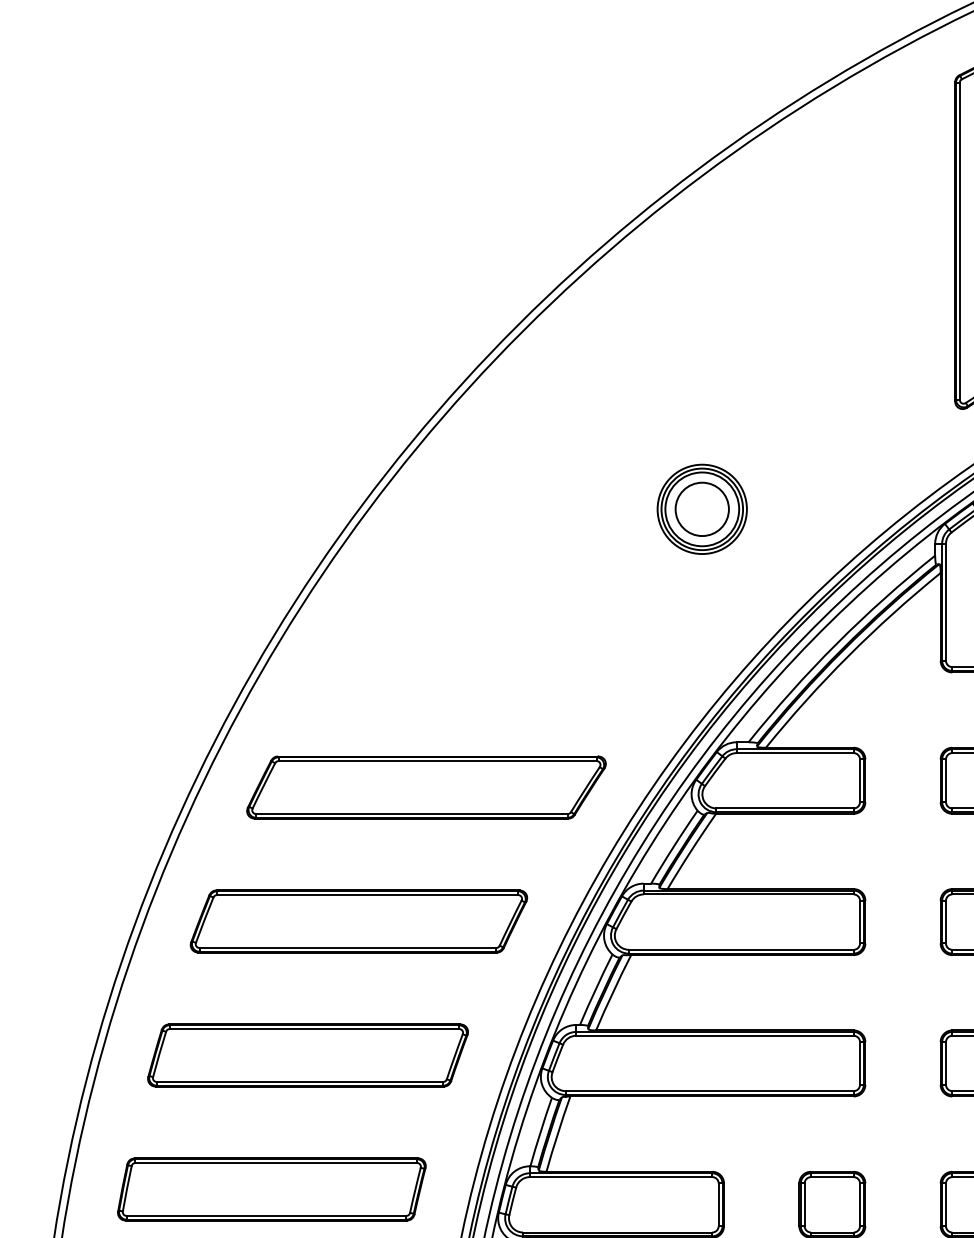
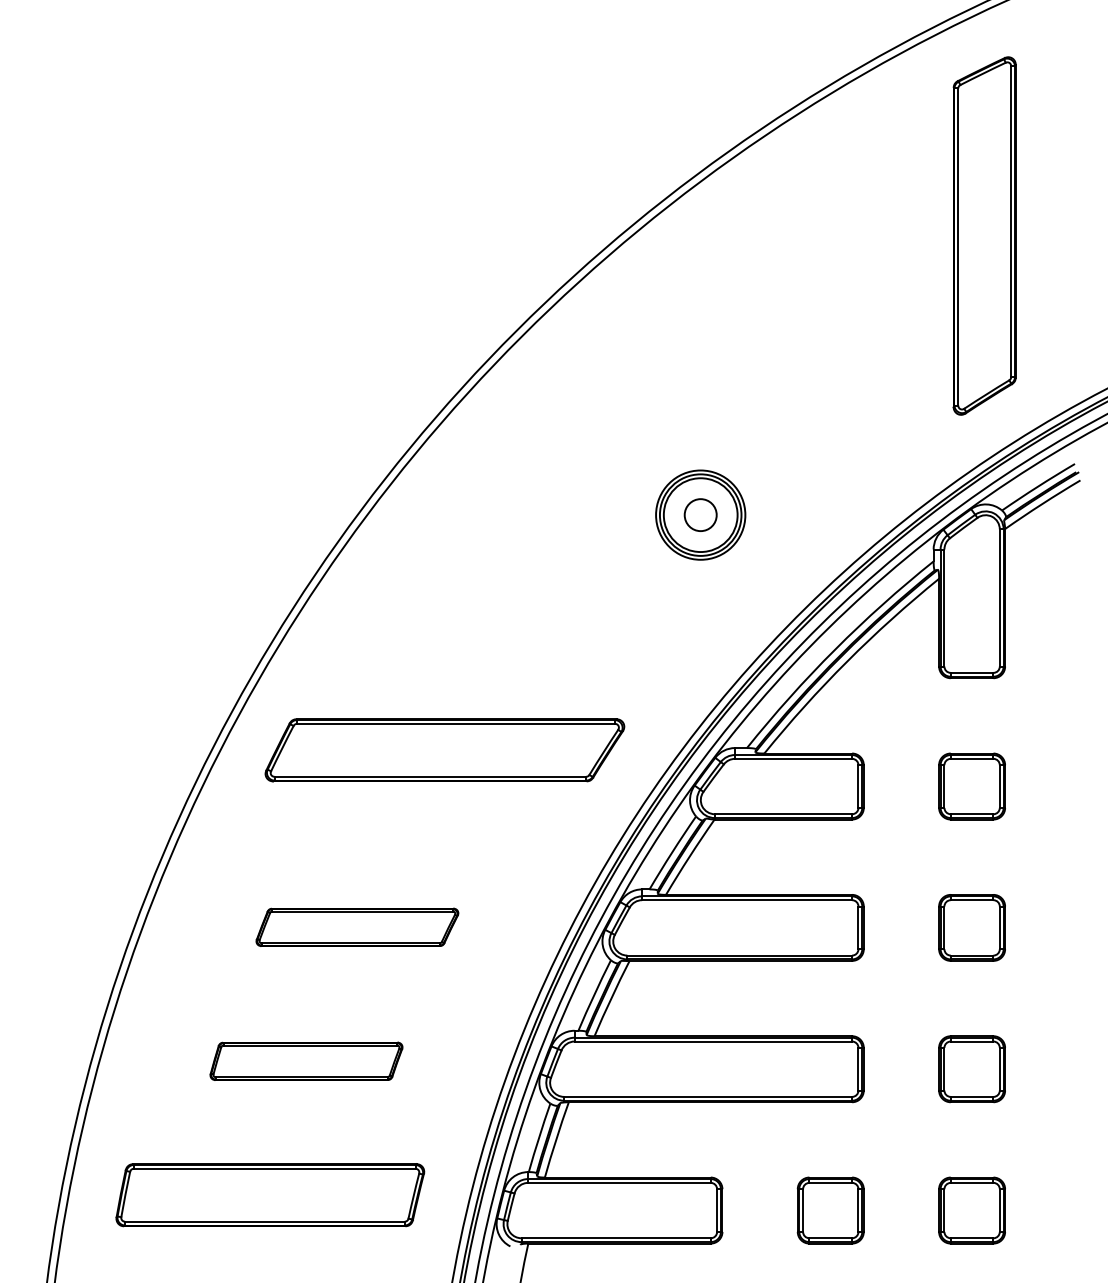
circle: (702, 508) -> (700, 514), size x0.6
part: (426, 787) -> (444, 750), moved
part: (359, 921) -> (357, 927), size x0.6
part: (308, 1055) -> (306, 1061), size x0.6

